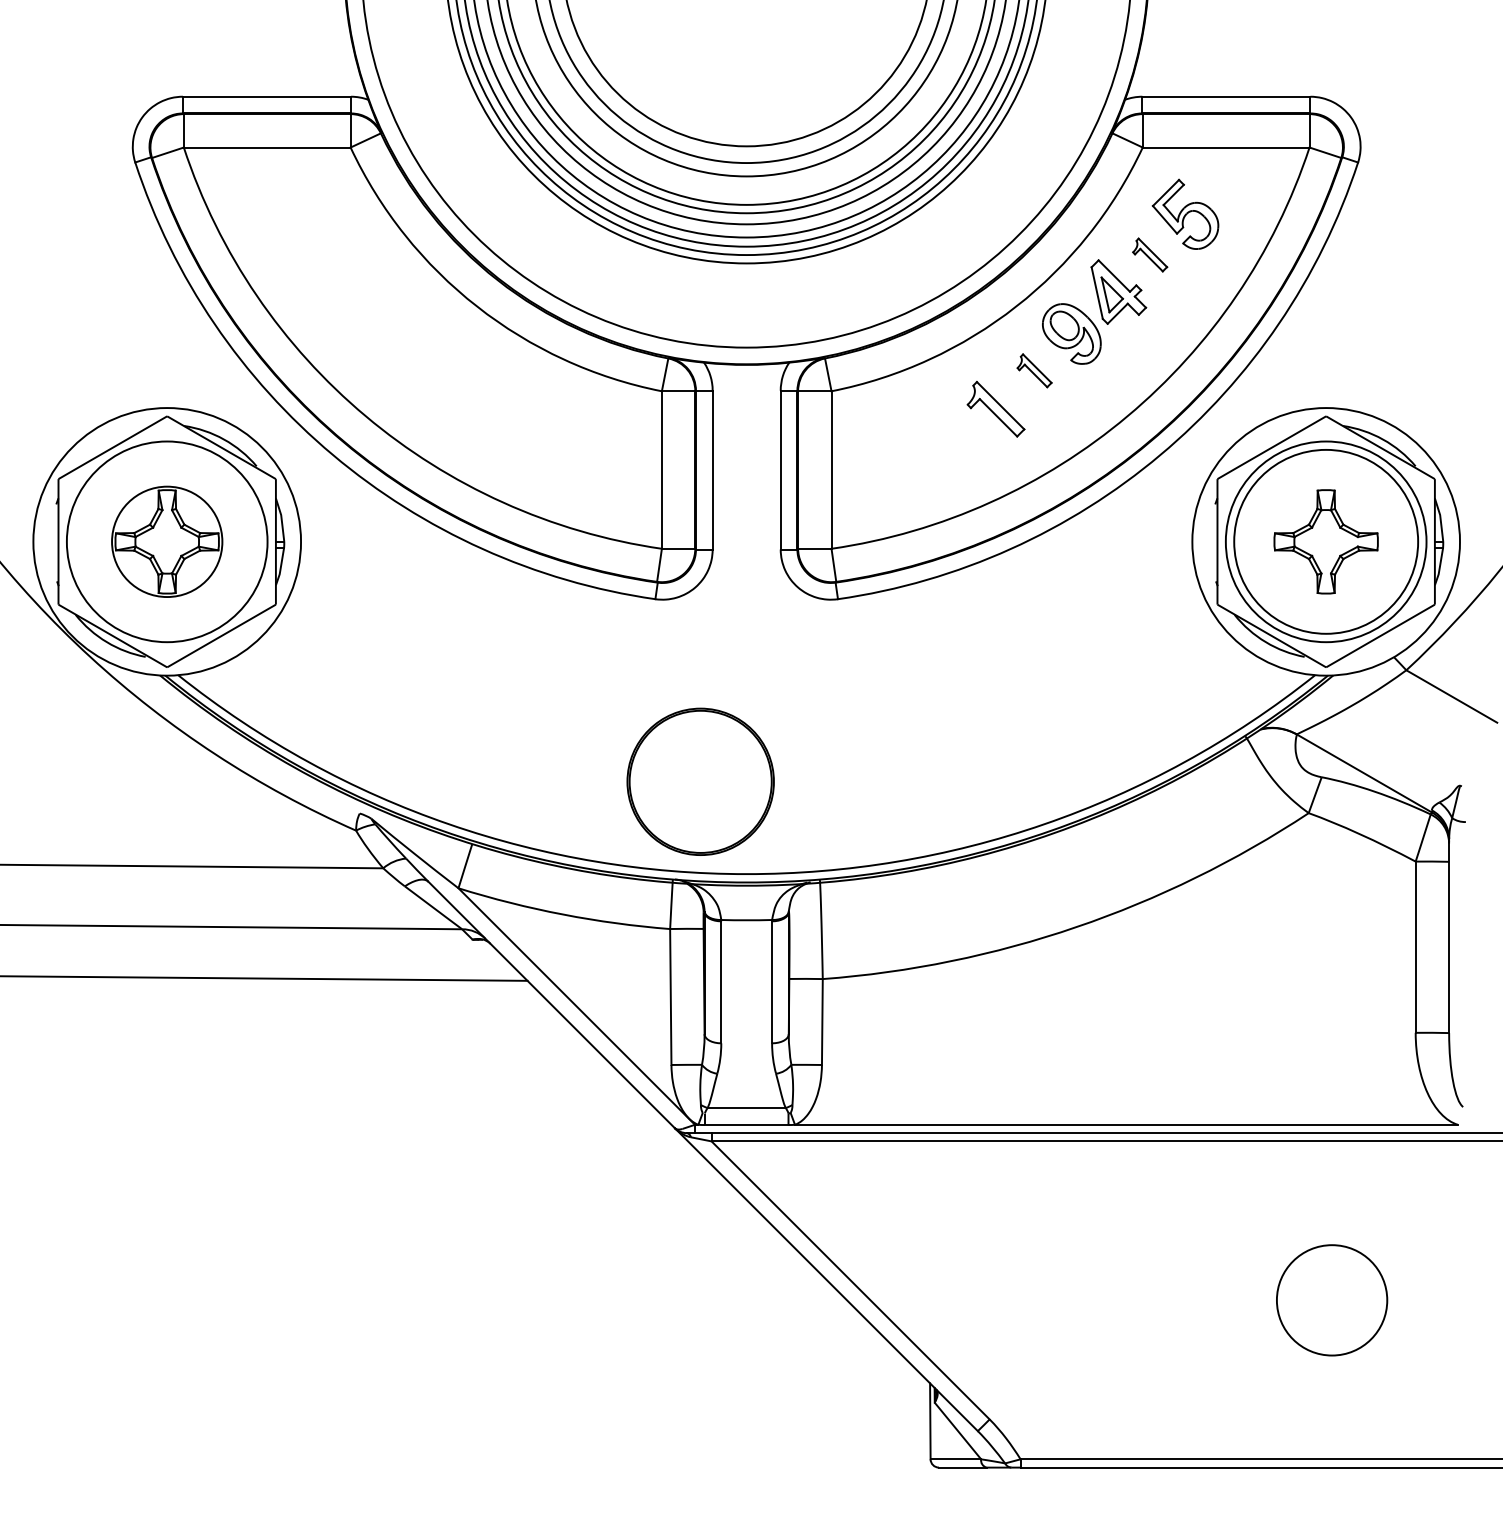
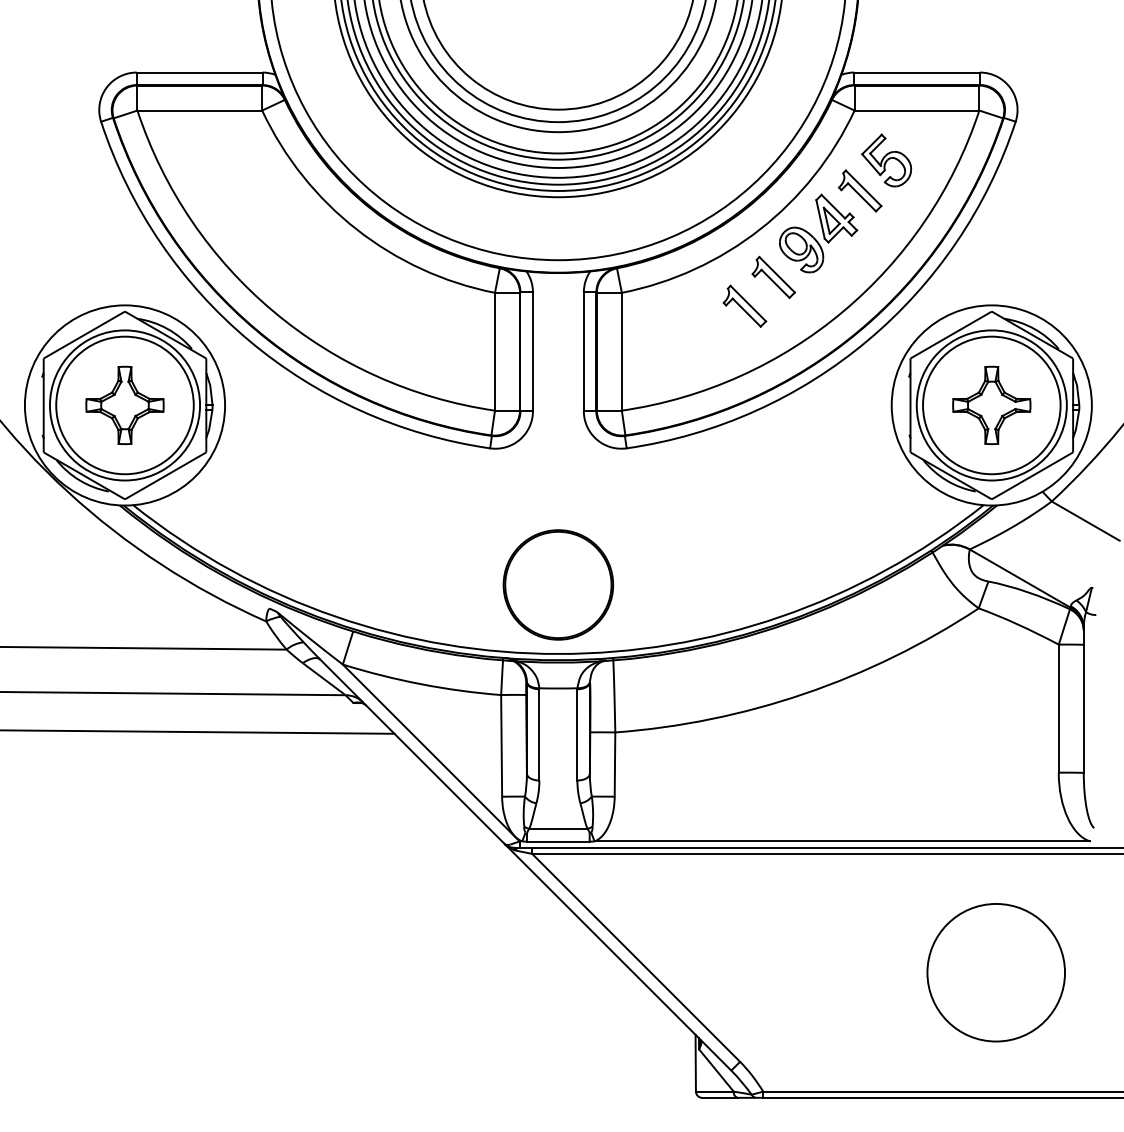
part: (1149, 254) -> (859, 190), size x1.67
part: (1034, 370) -> (773, 277), size x1.67
circle: (167, 541) -> (125, 405), size x1.67
part: (700, 781) -> (558, 584), moved
circle: (1332, 1300) -> (996, 972), size x1.67

